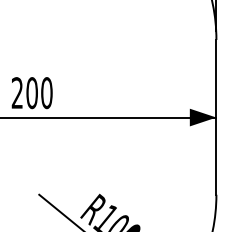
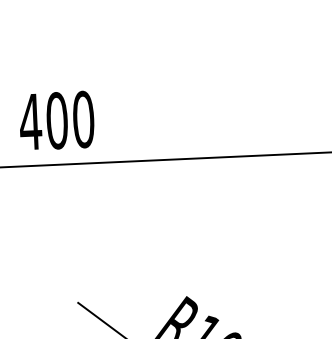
text: (17, 92) -> (30, 120), 200 -> 400

